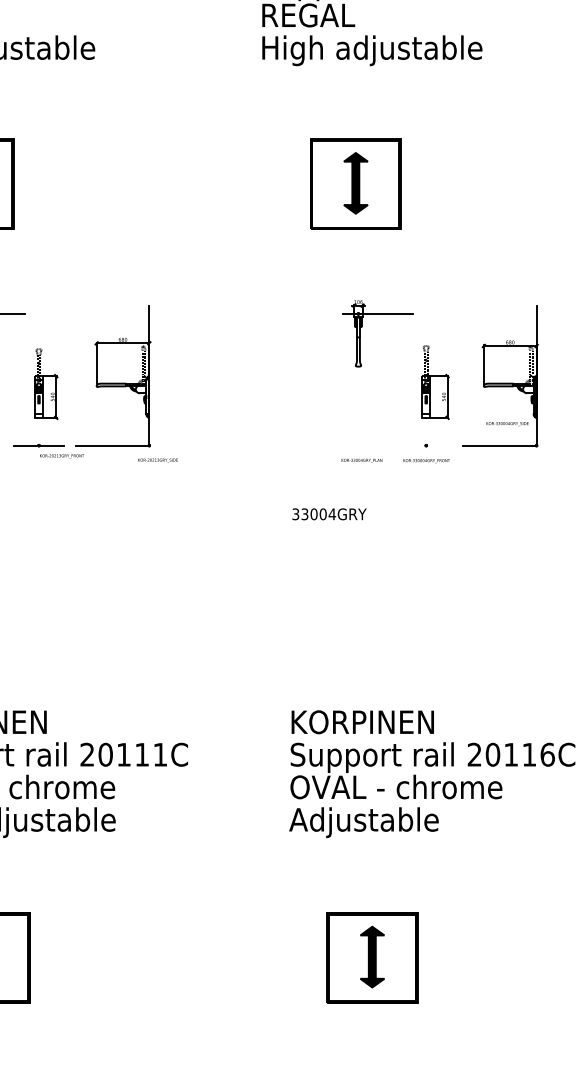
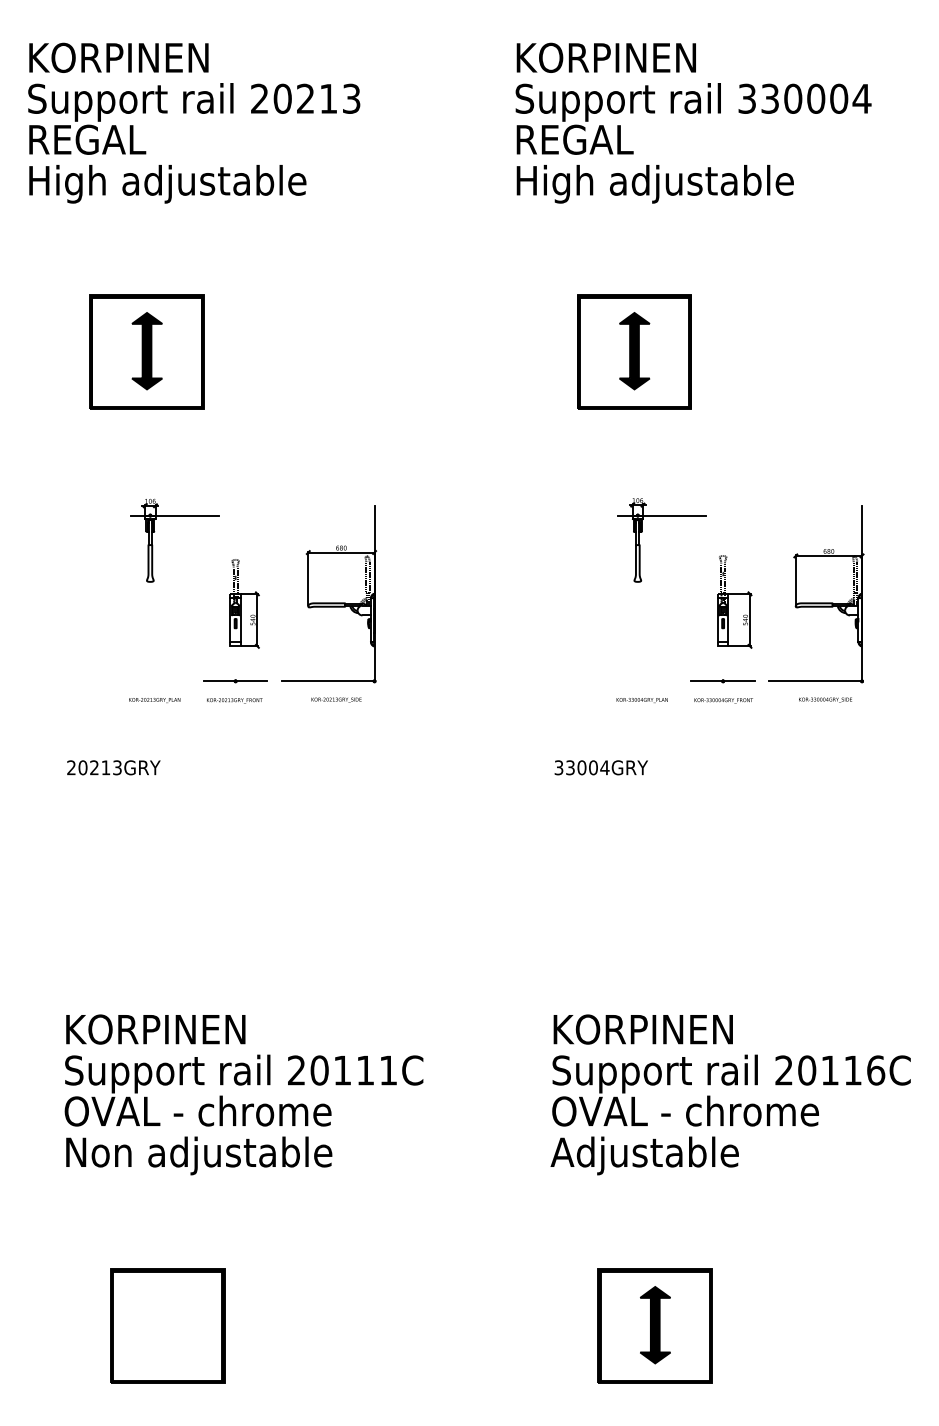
text: (507, 423) -> (825, 699), moved
line: (425, 445) -> (722, 681), added
text: (61, 456) -> (234, 700), moved
text: (158, 460) -> (336, 699), moved

